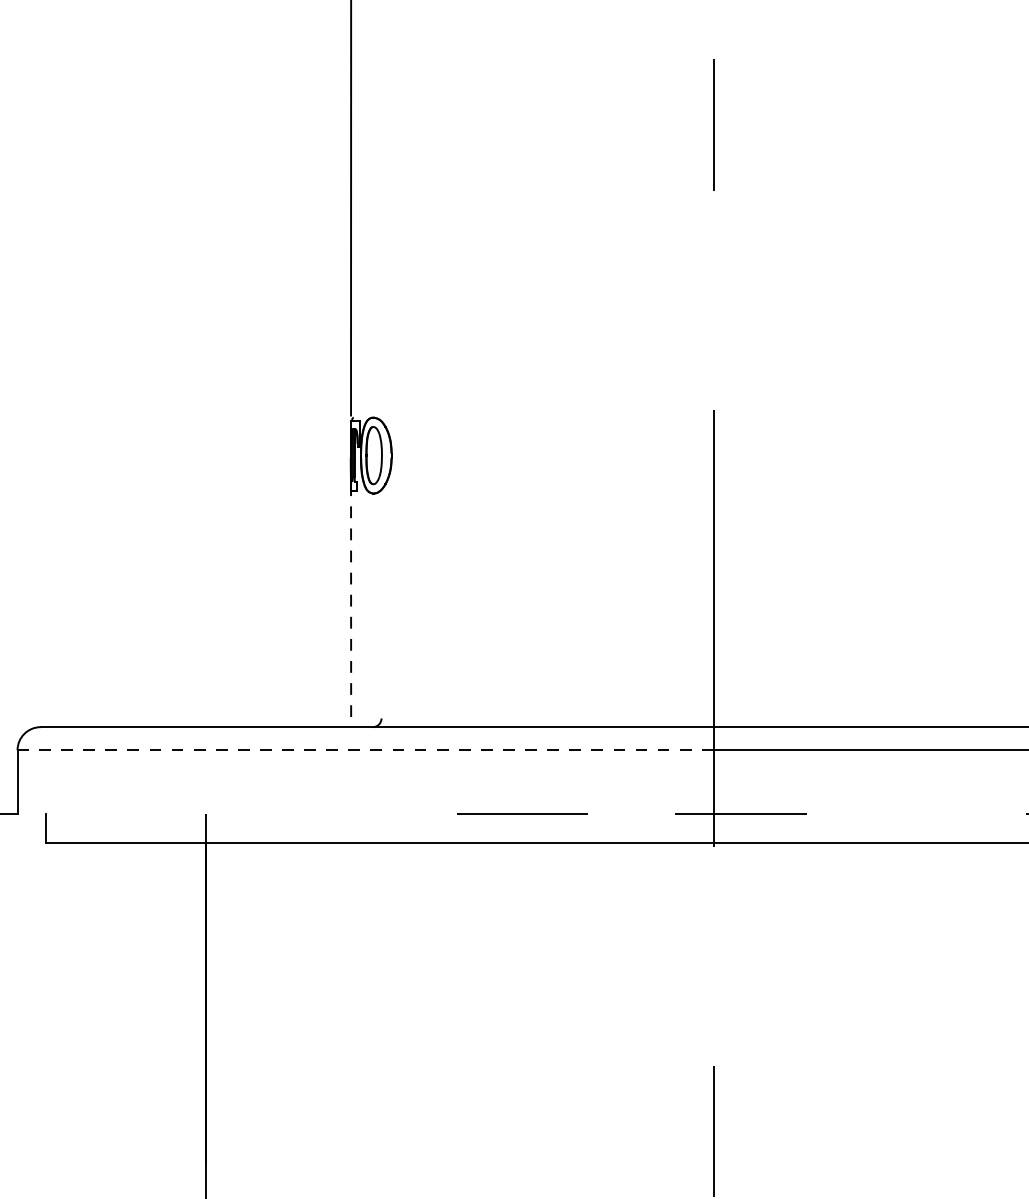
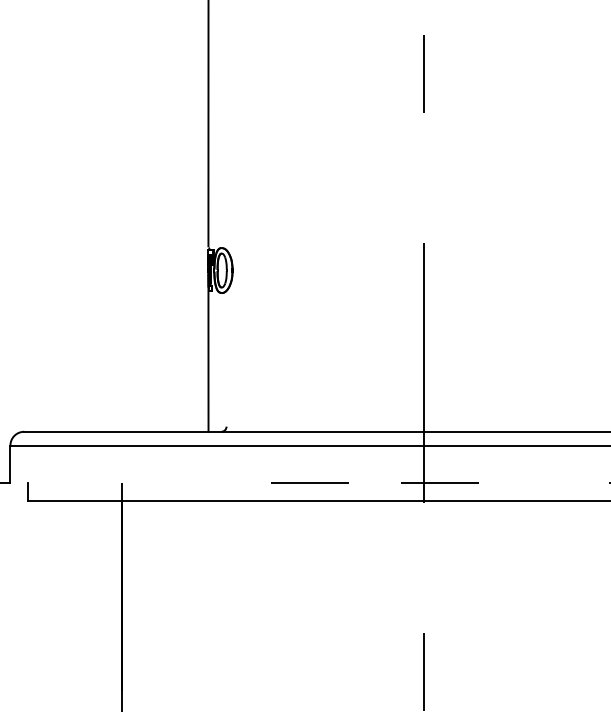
line: (351, 595) -> (208, 353), dashed -> solid
line: (366, 750) -> (217, 445), dashed -> solid

